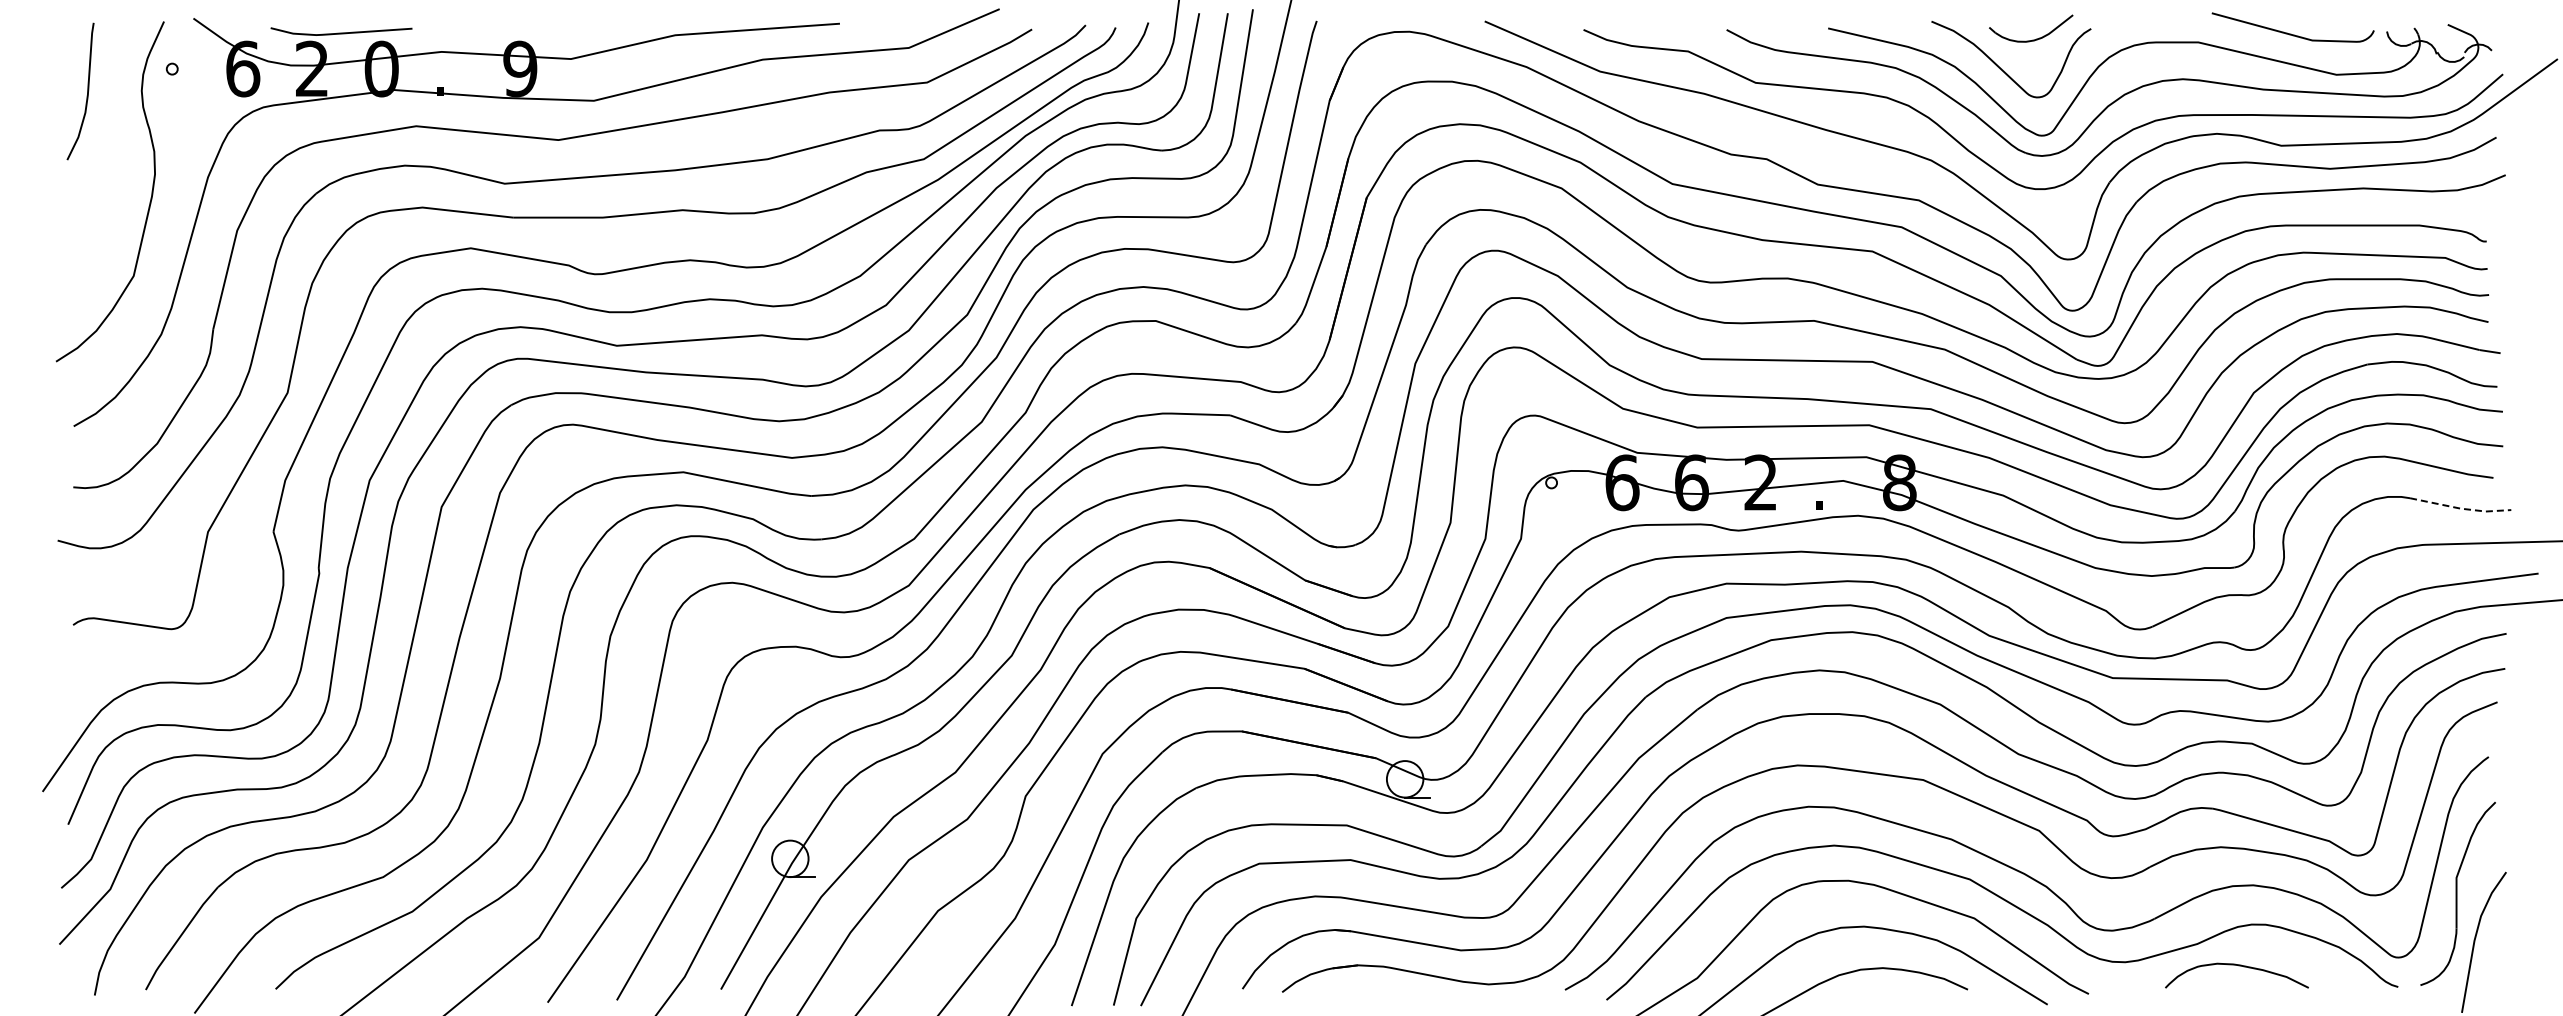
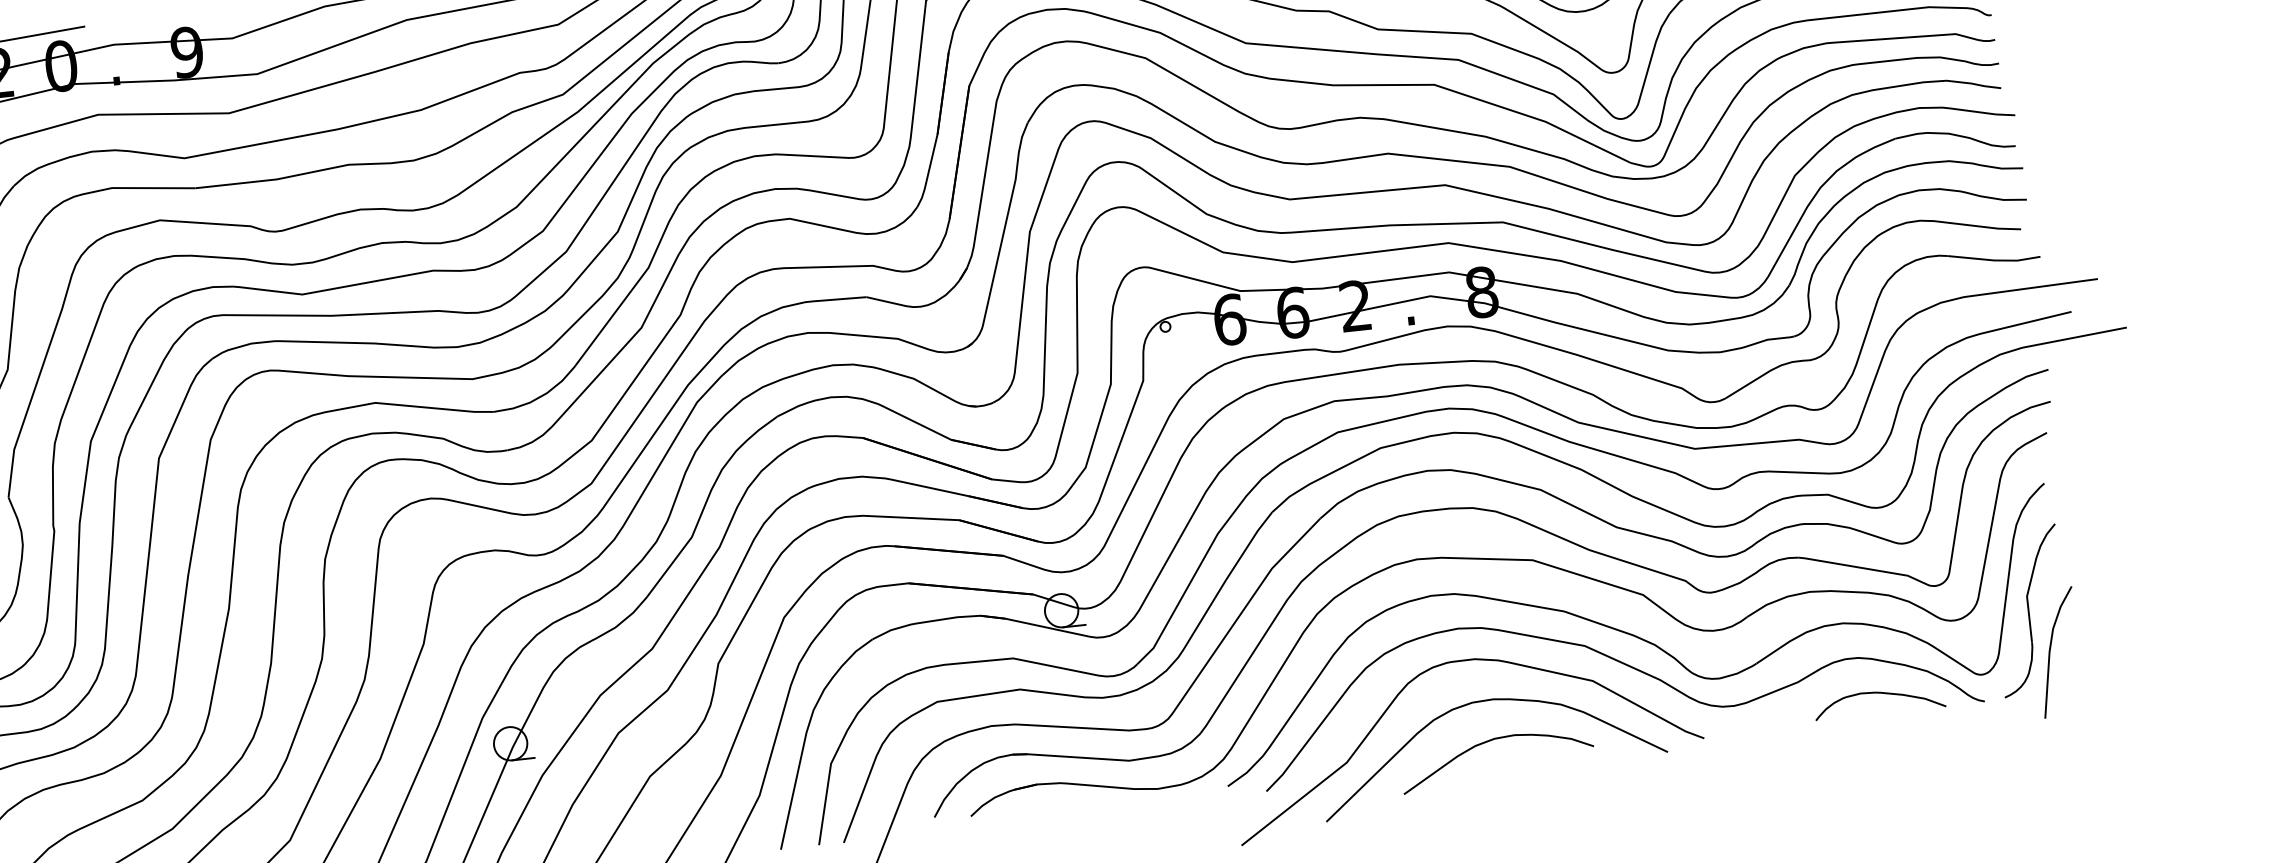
line: (2460, 508) -> (1994, 260), dashed -> solid
curve: (2238, 966) -> (1880, 693), moved

